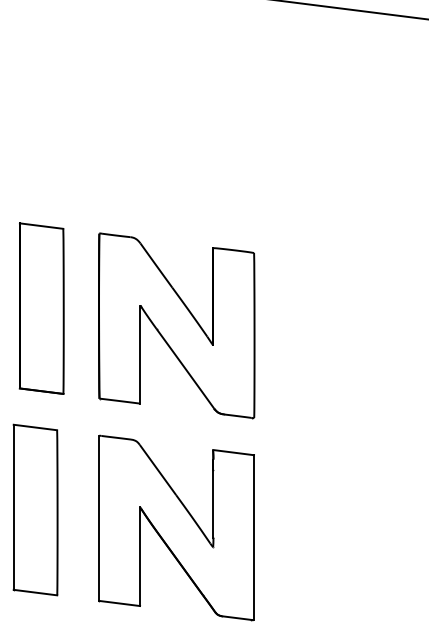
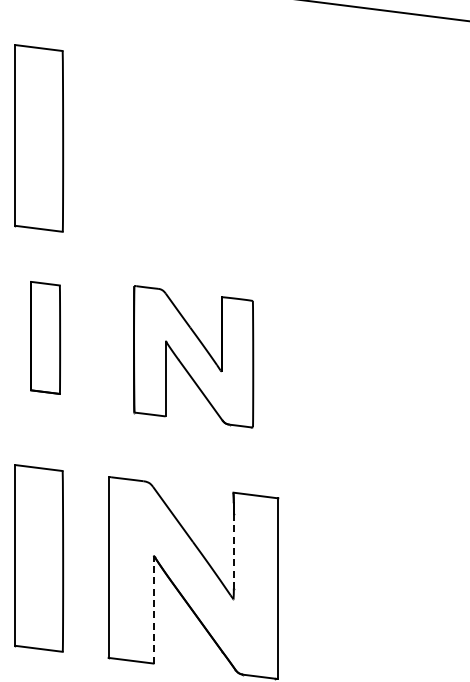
part: (35, 126) -> (39, 138), added
part: (41, 308) -> (45, 337), size x0.6
part: (176, 325) -> (193, 356), size x0.7
line: (213, 503) -> (233, 551), solid -> dashed
line: (140, 556) -> (153, 609), solid -> dashed

